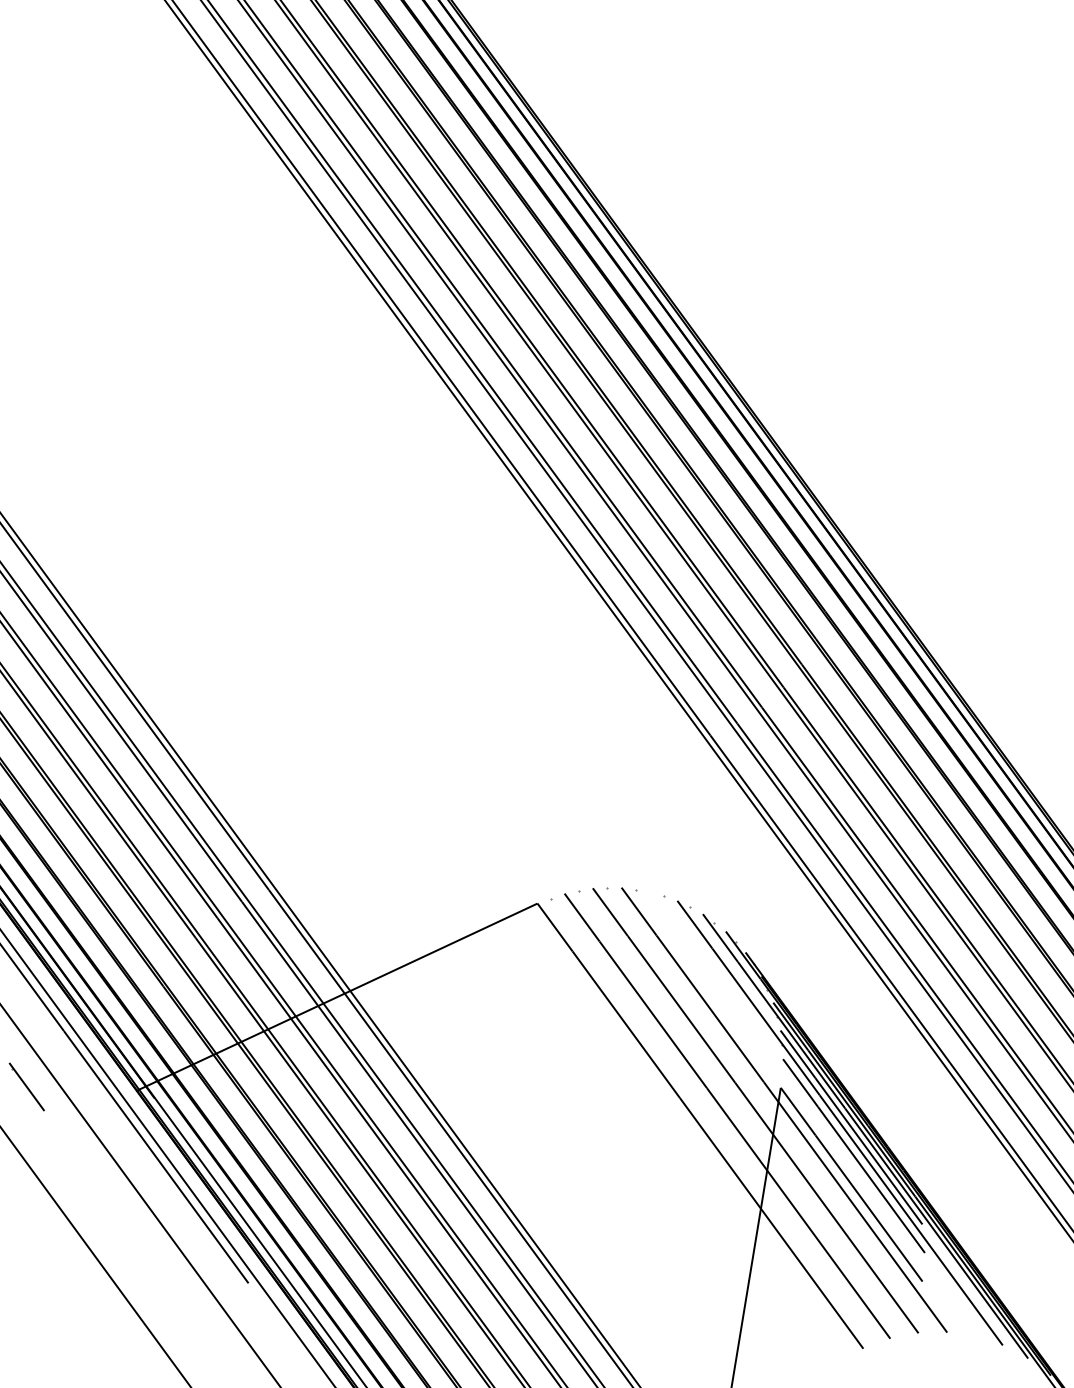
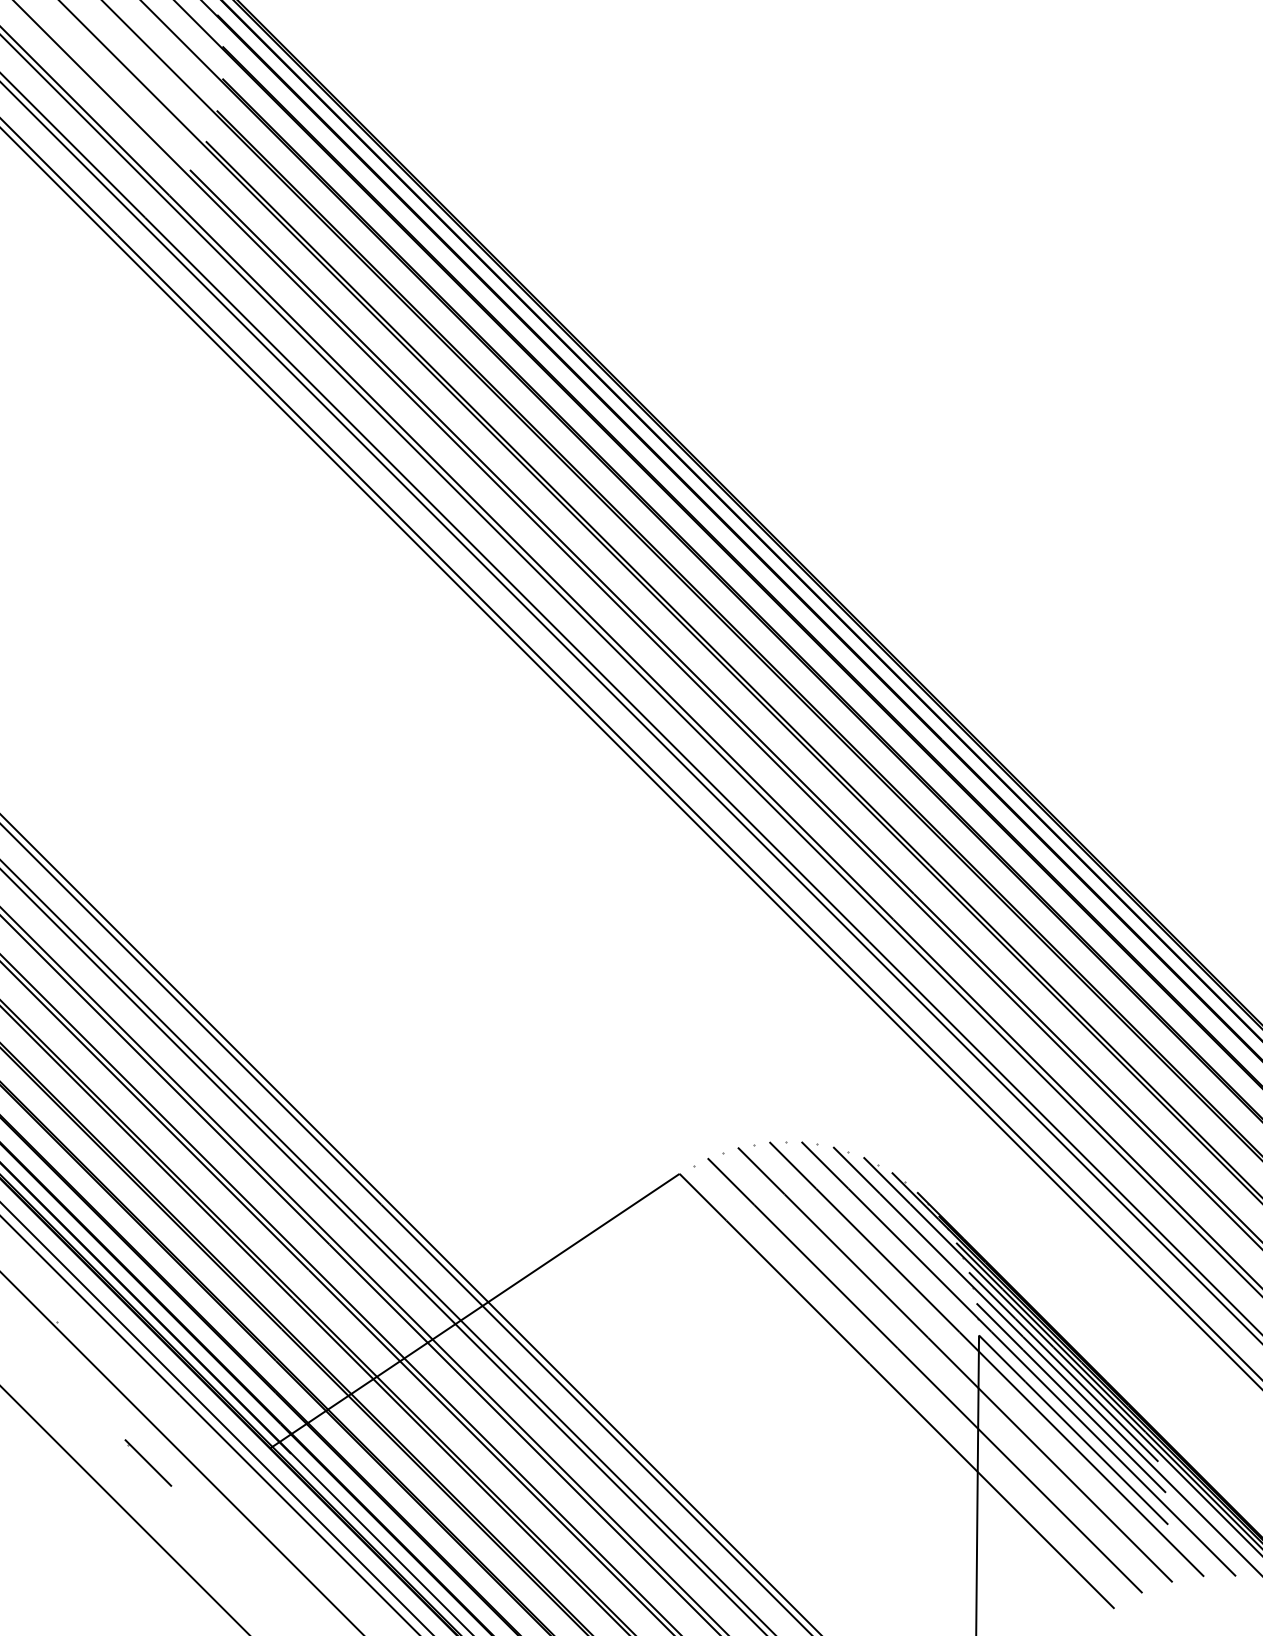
line: (812, 1113) -> (1018, 1358), added

